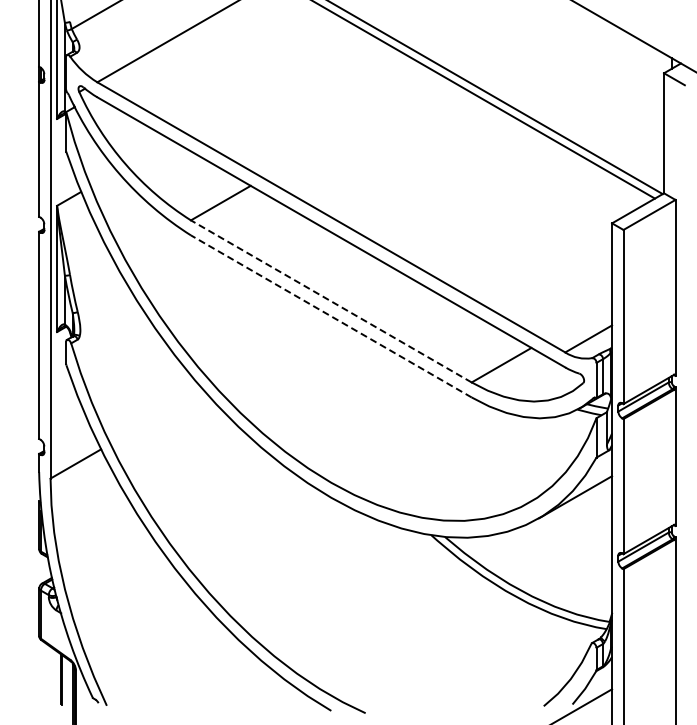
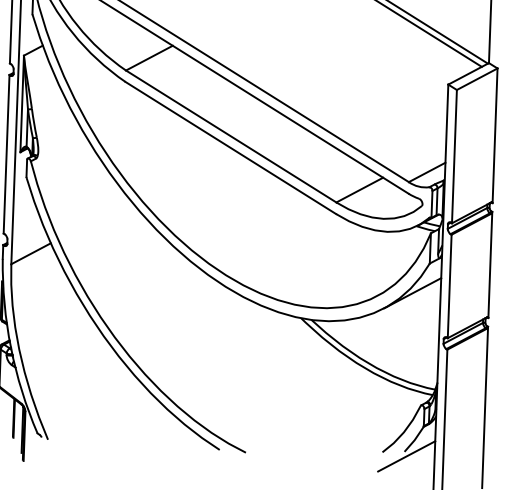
line: (330, 301) -> (230, 136), dashed -> solid
line: (330, 316) -> (230, 148), dashed -> solid

